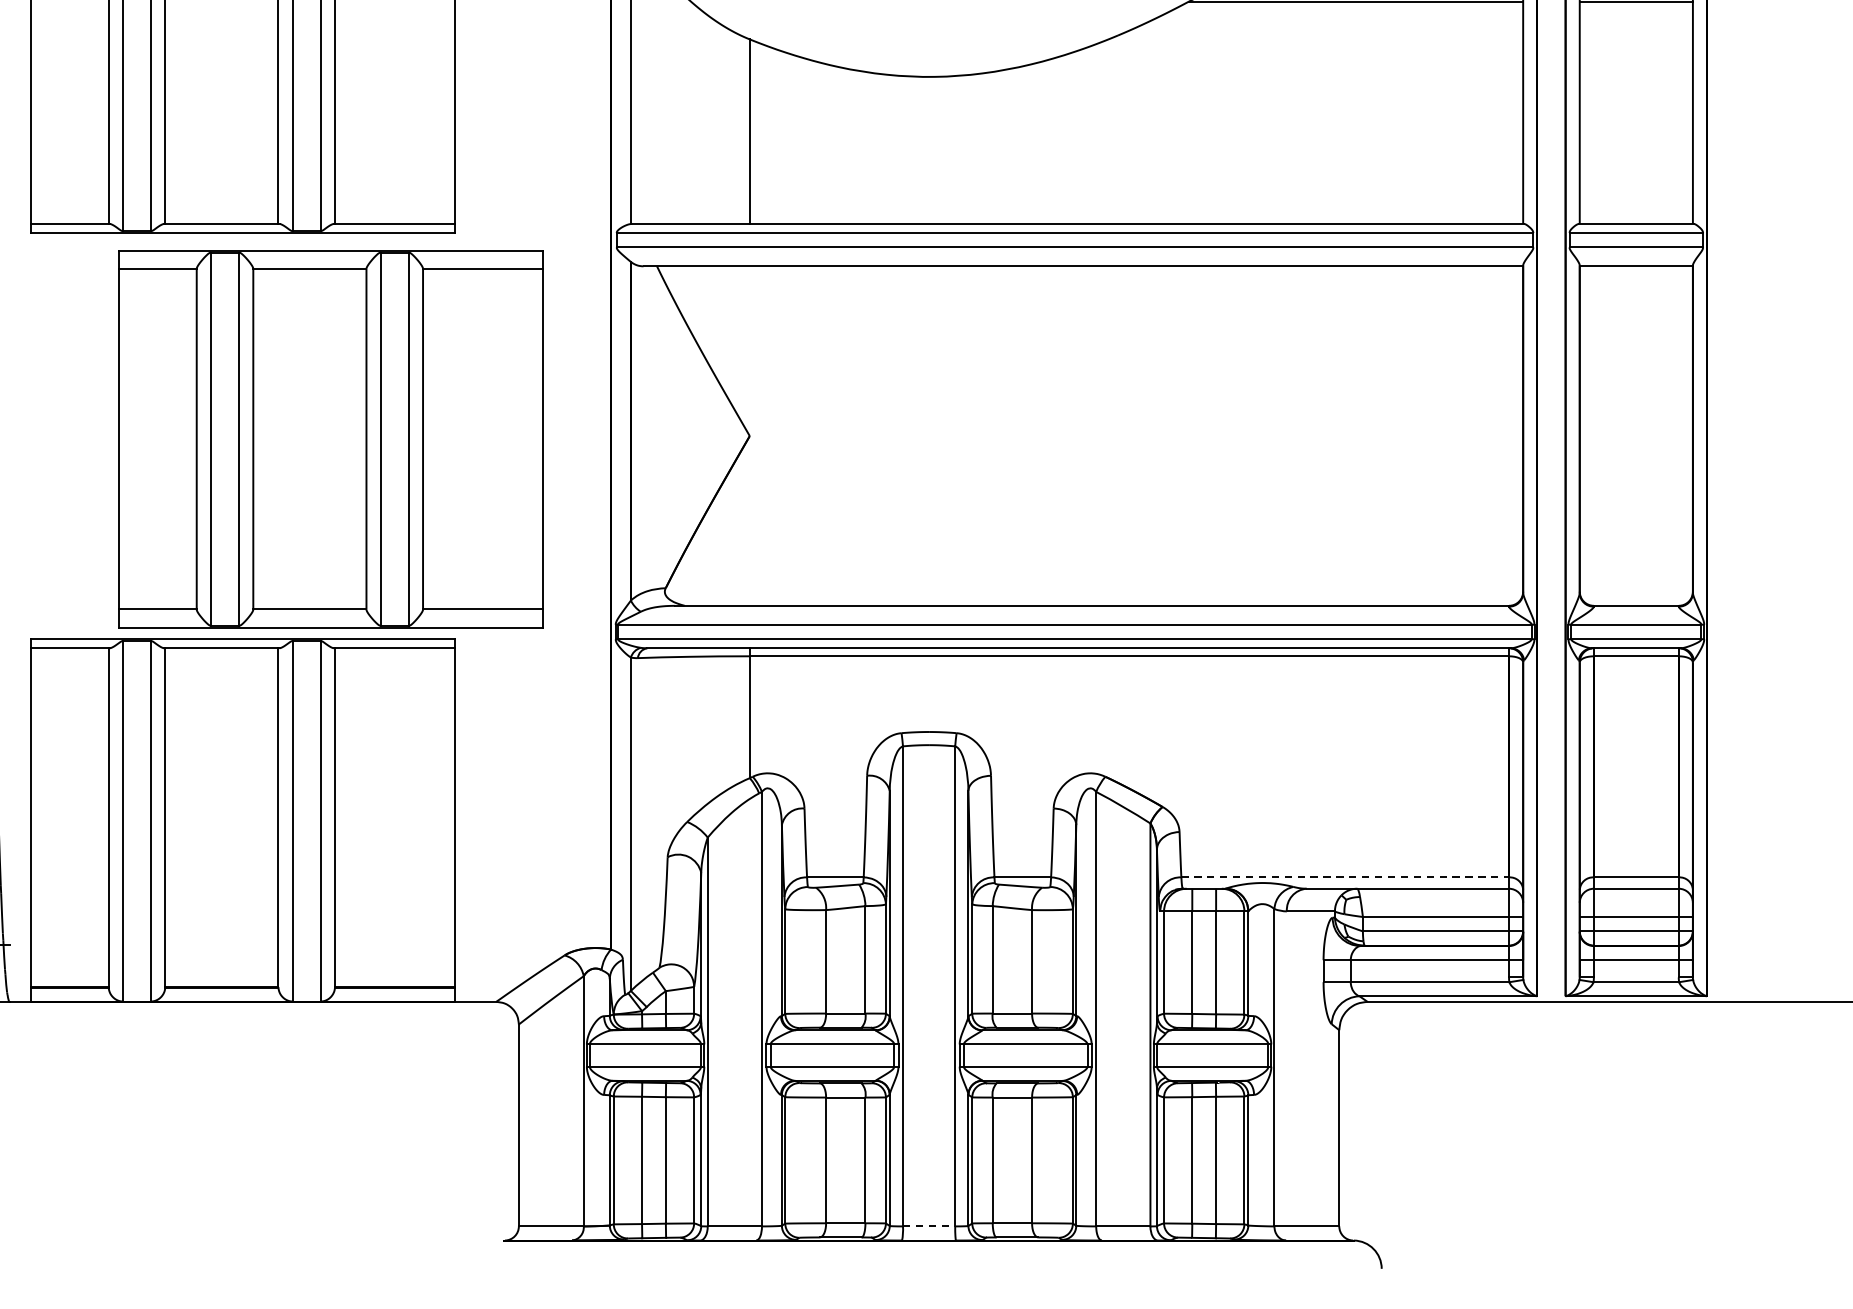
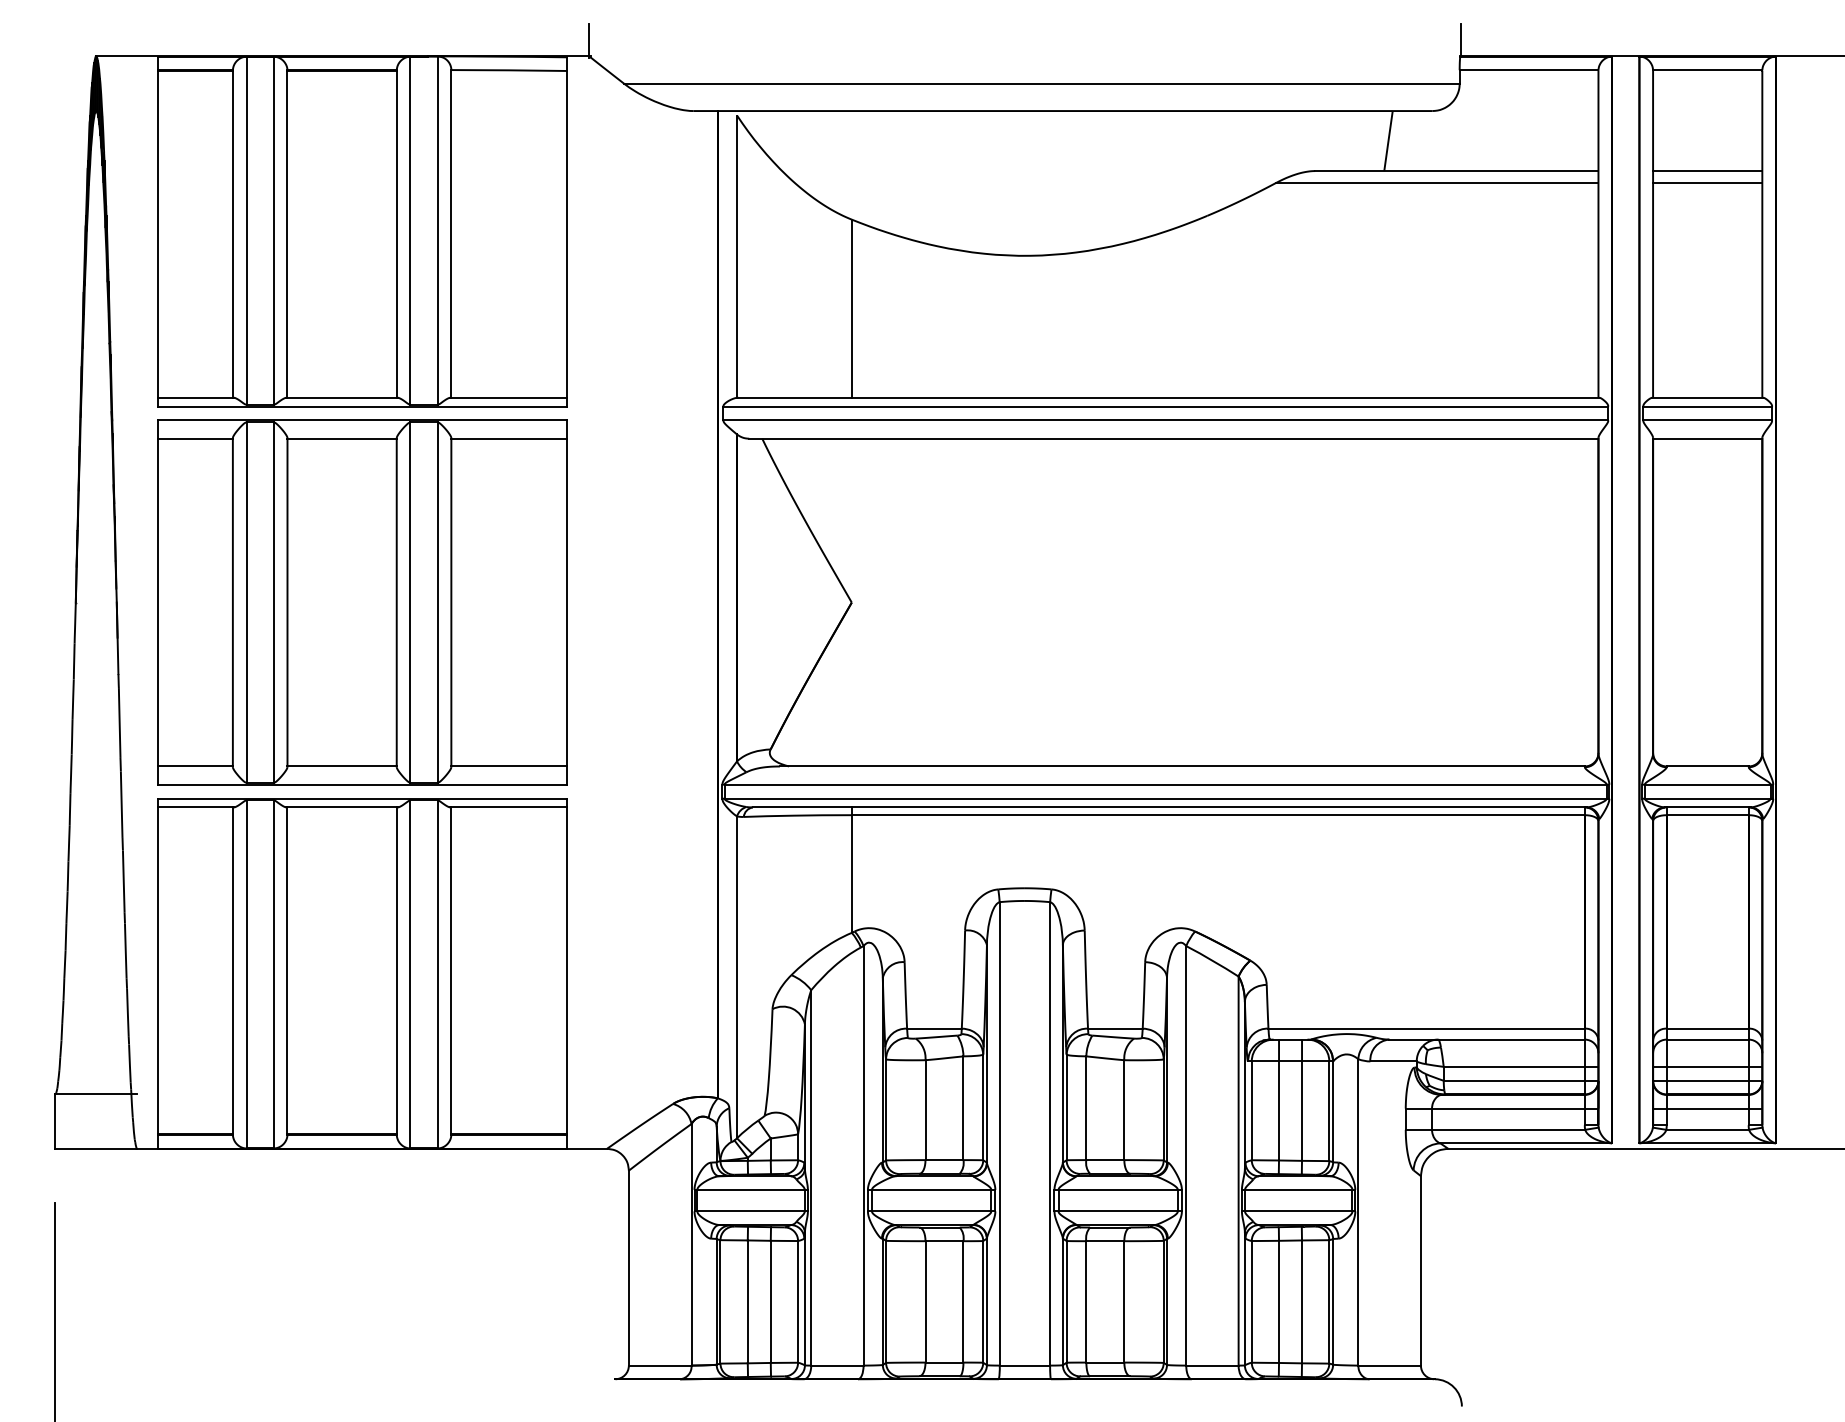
part: (331, 439) -> (362, 602), moved
line: (1346, 877) -> (1427, 1028), dashed -> solid
line: (929, 1226) -> (1025, 1365), dashed -> solid

